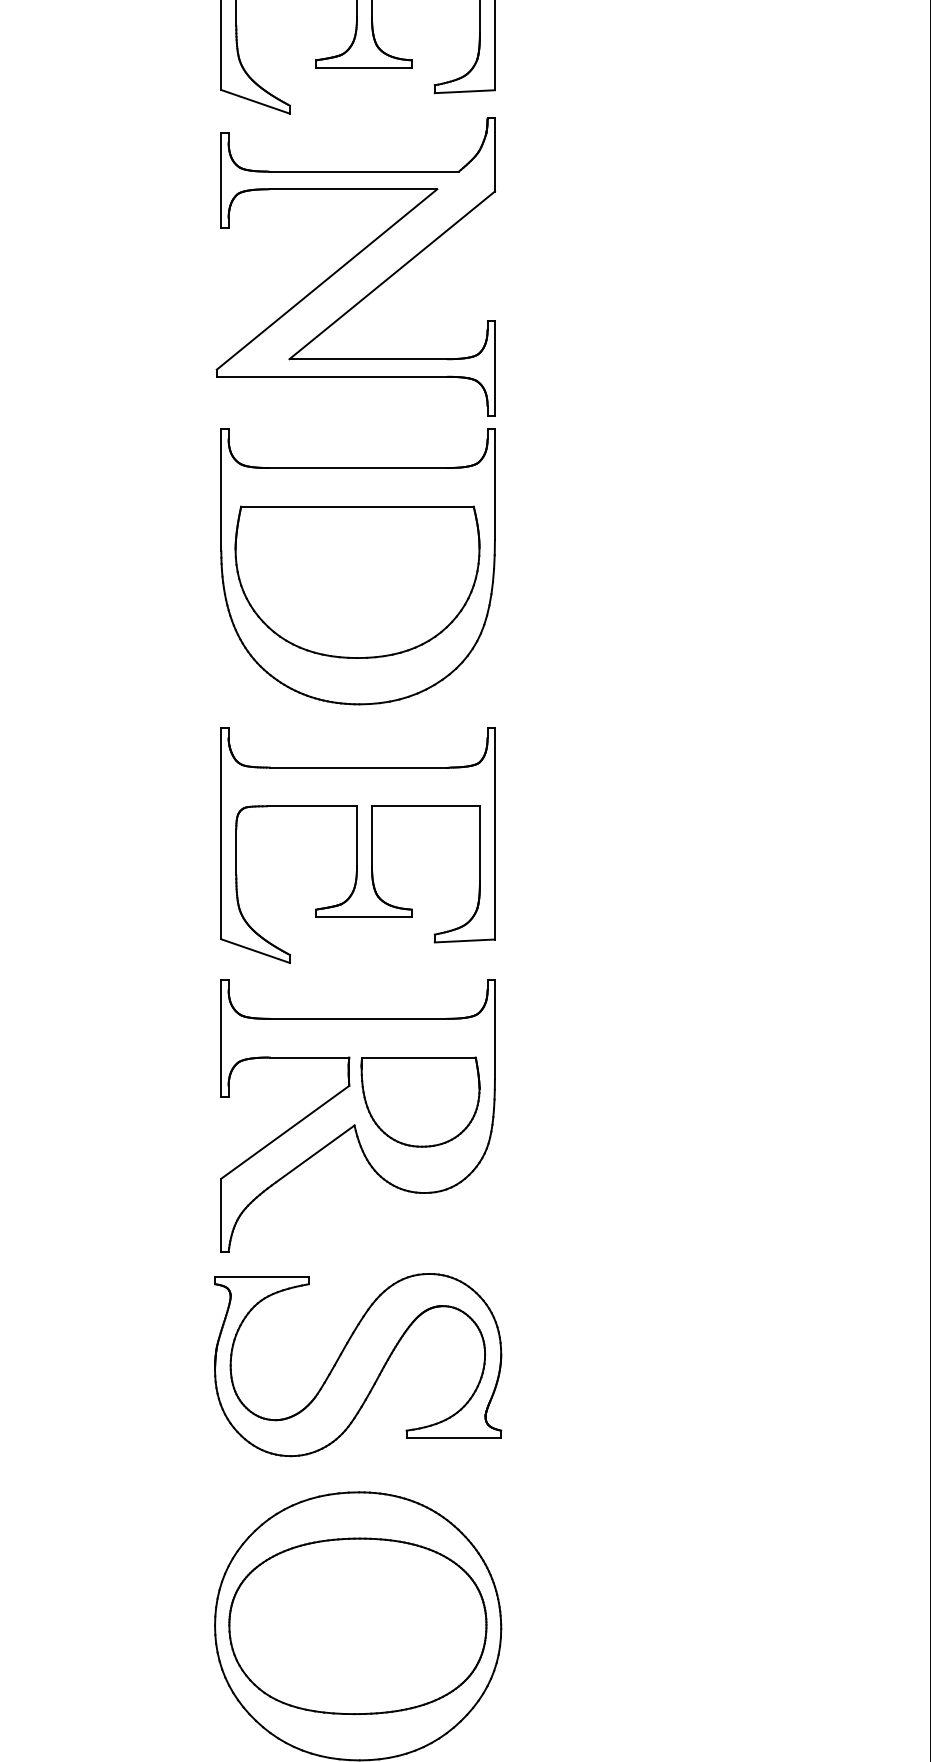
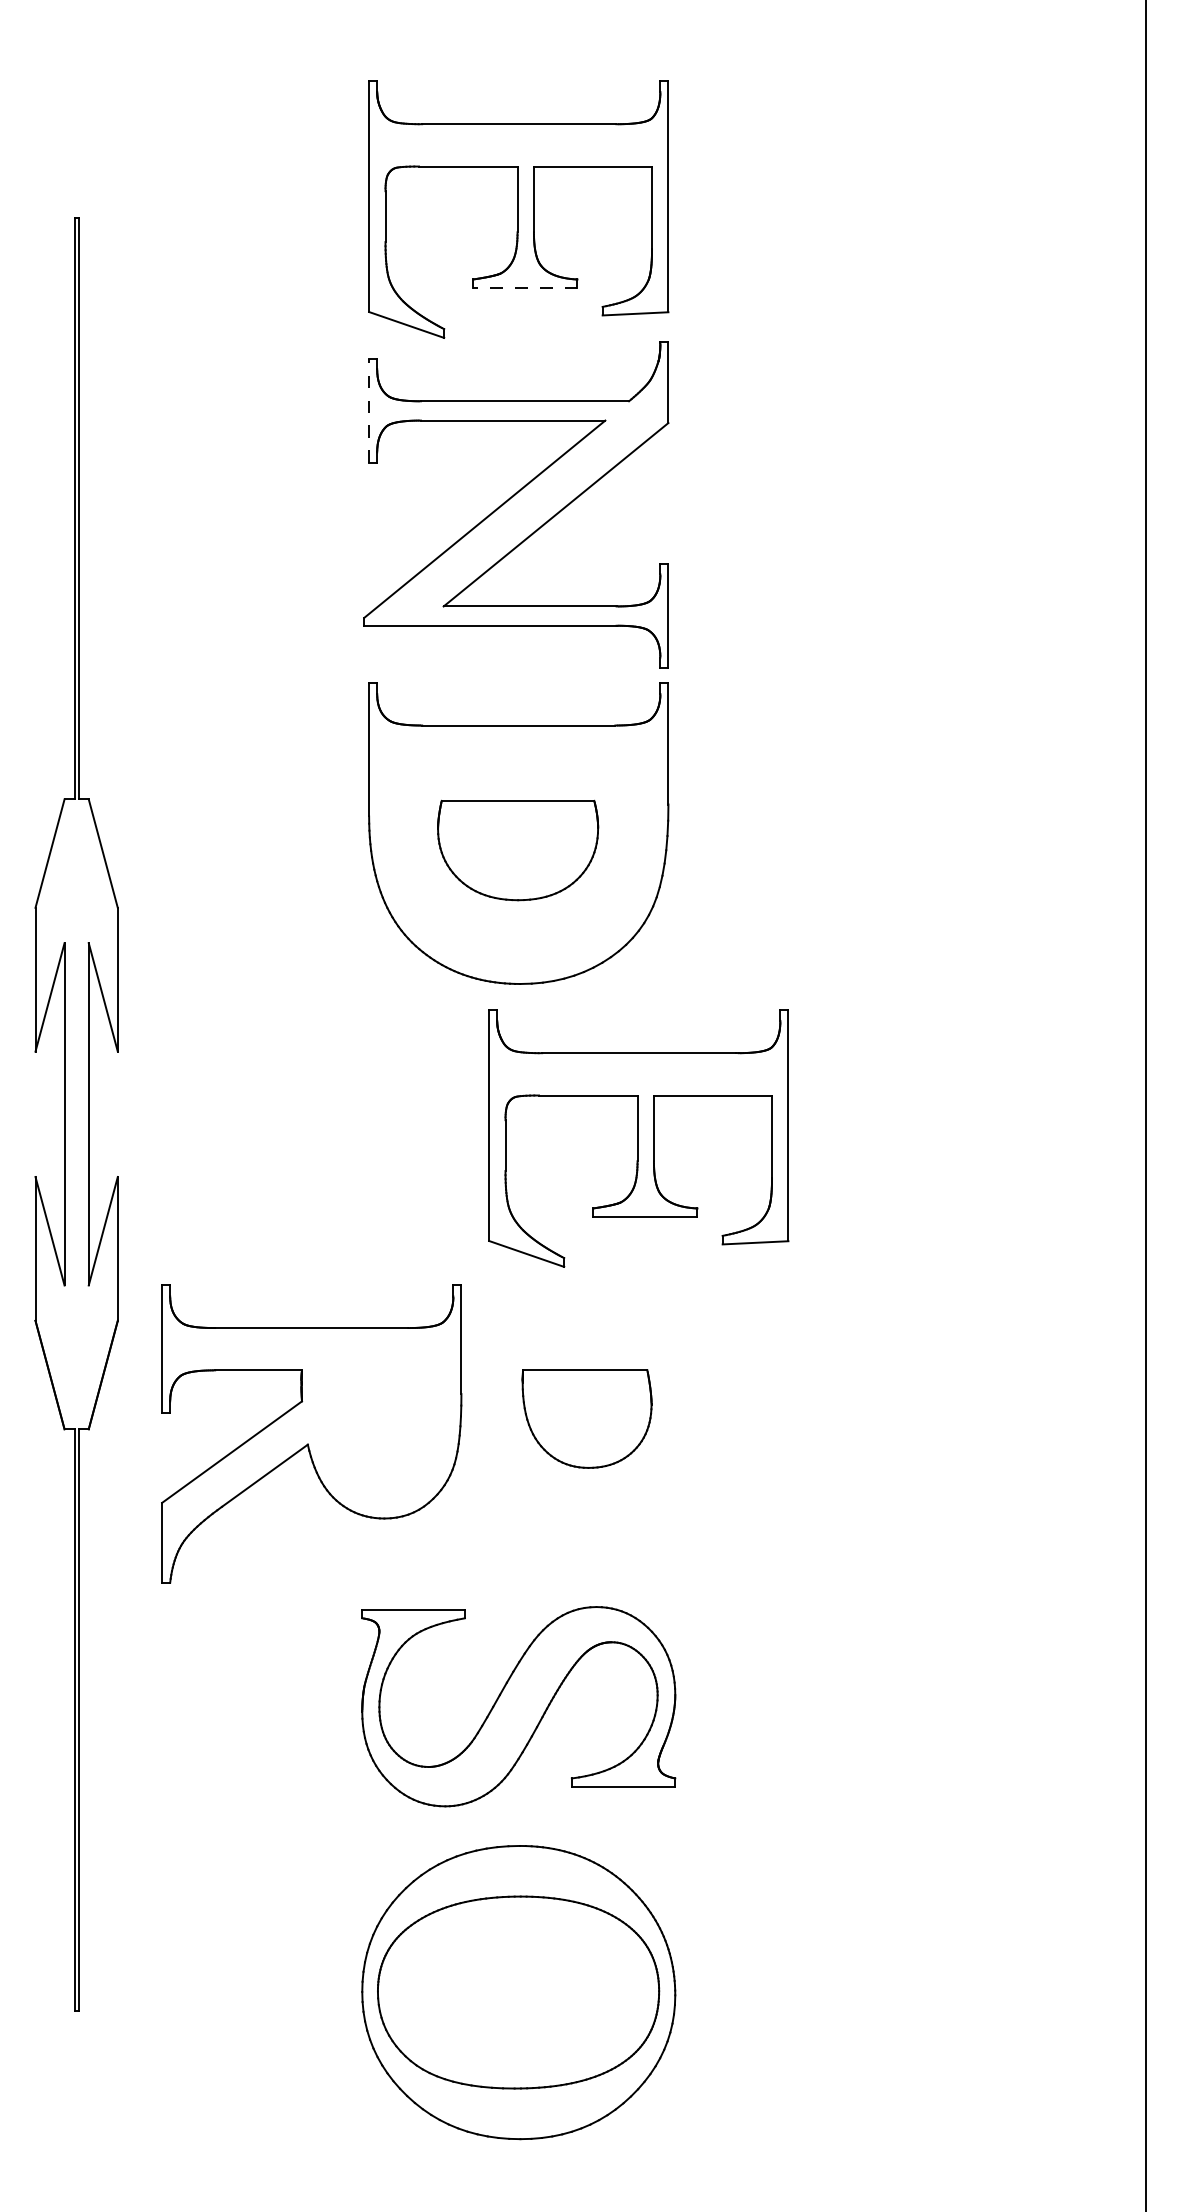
line: (363, 67) -> (524, 287), solid -> dashed
line: (221, 180) -> (369, 410), solid -> dashed
part: (356, 582) -> (517, 850), size x0.6
part: (357, 845) -> (638, 1138), moved
part: (357, 1115) -> (311, 1433), moved

